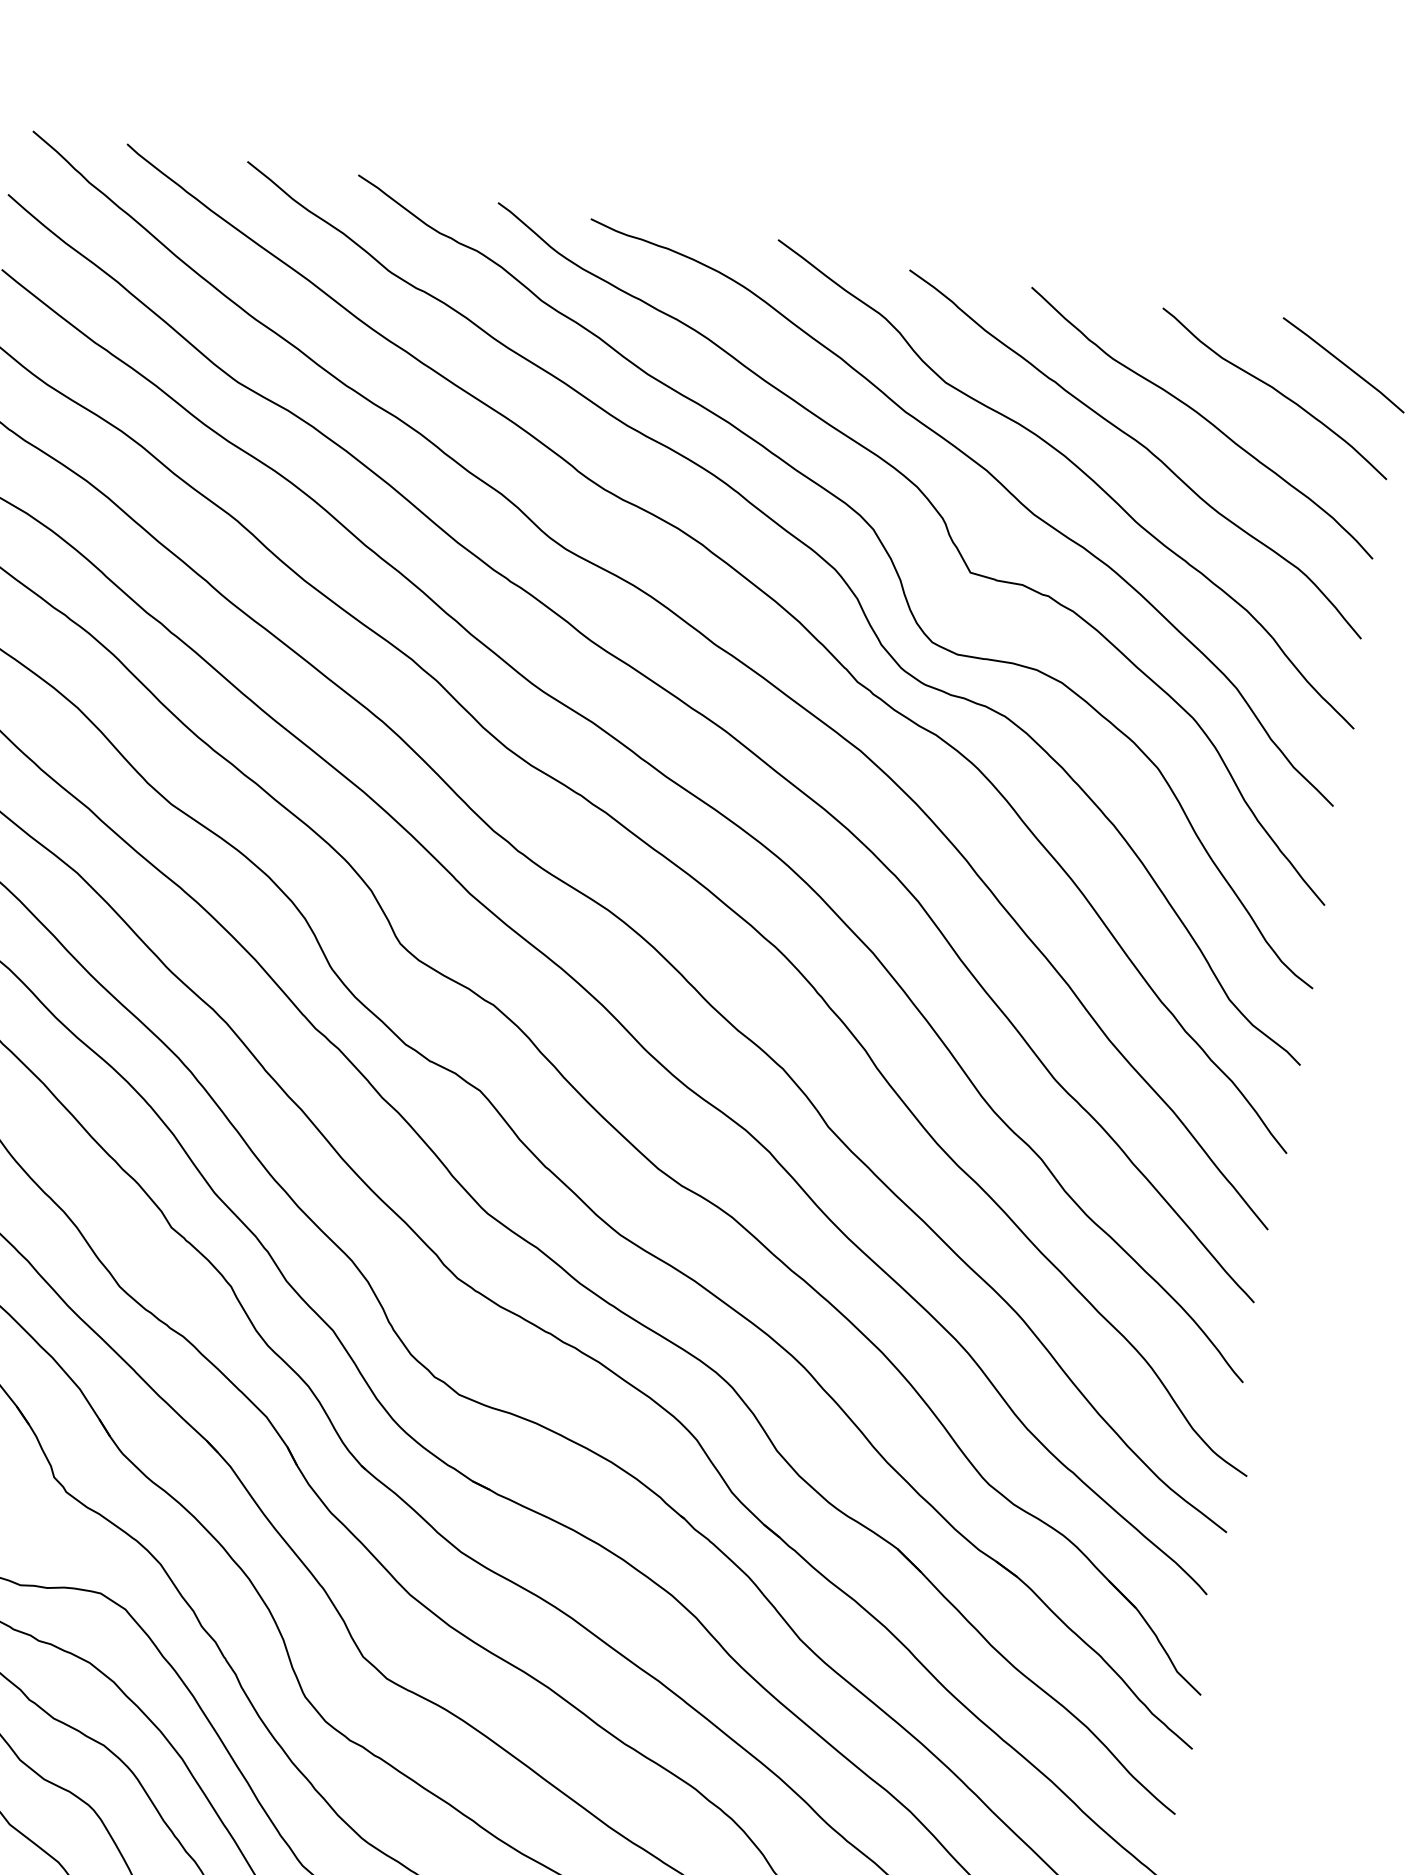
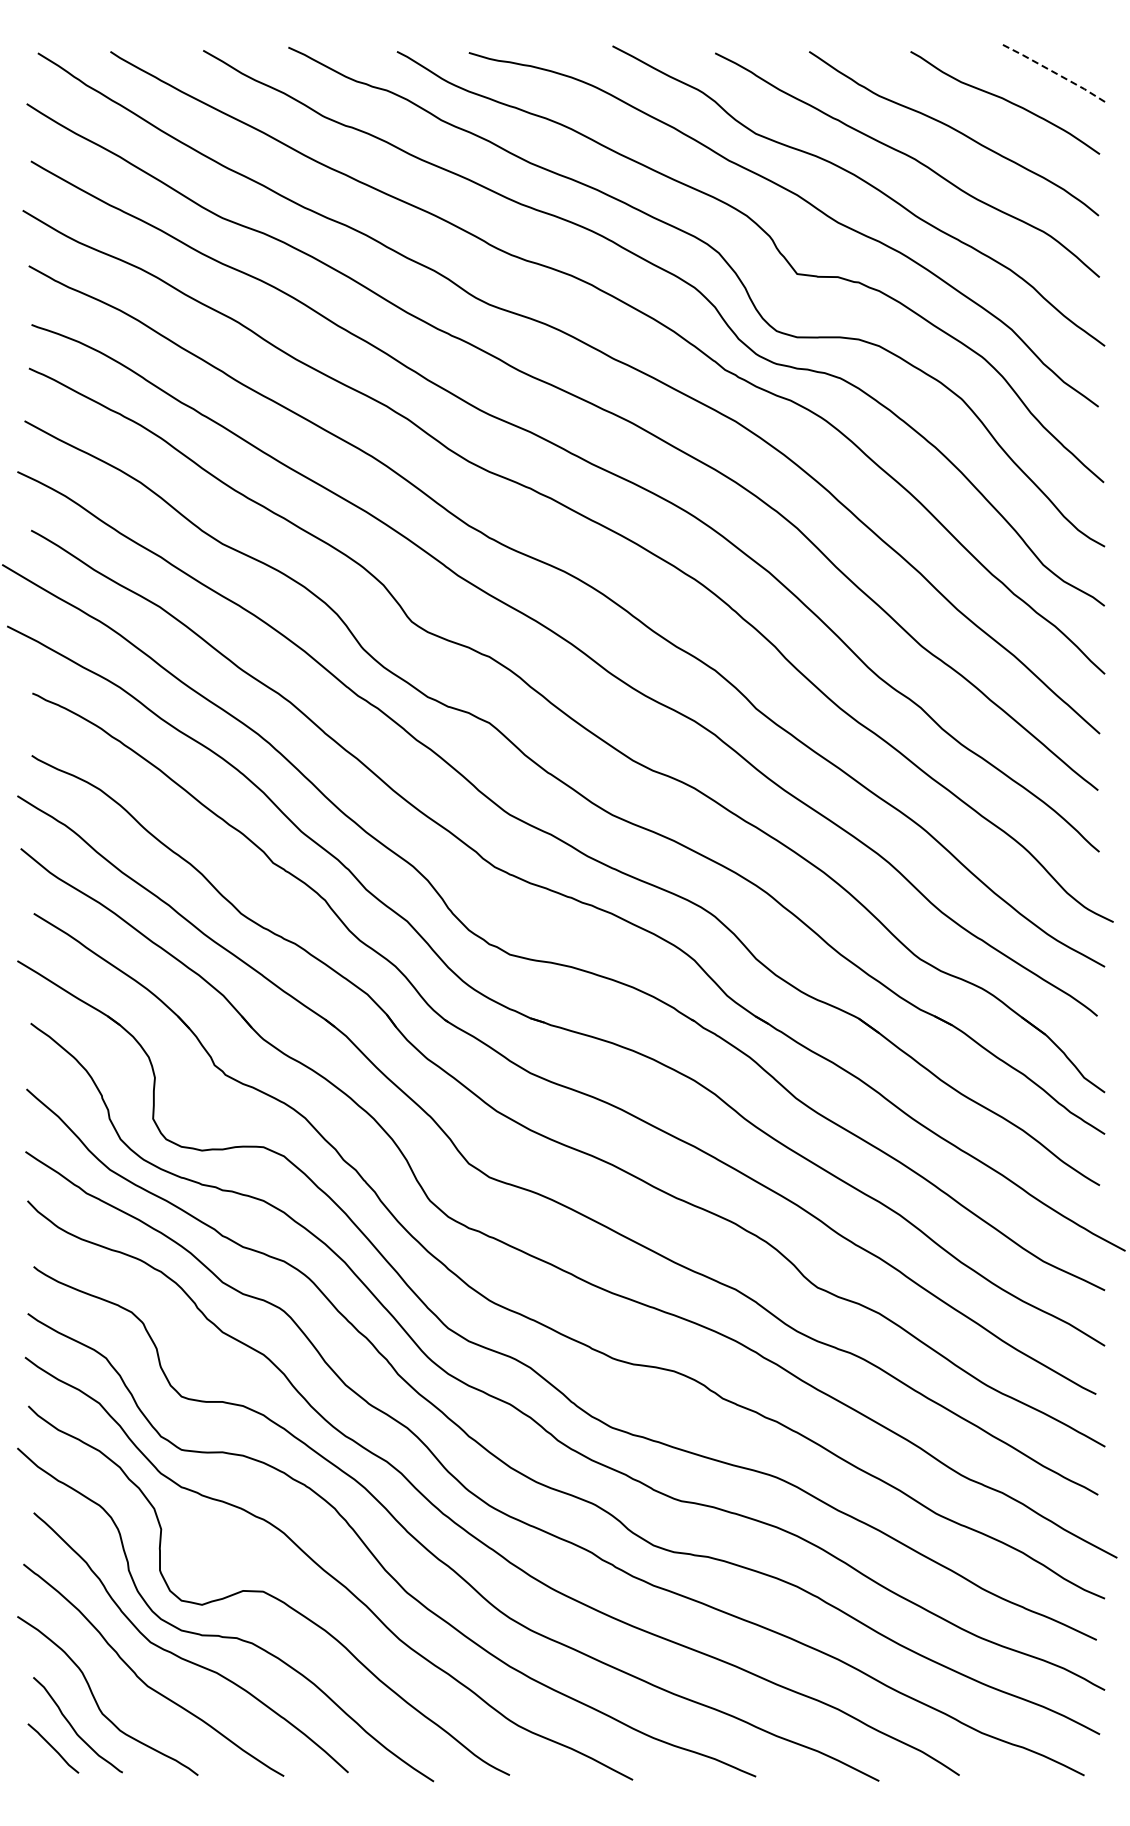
line: (1344, 364) -> (1054, 72), solid -> dashed

